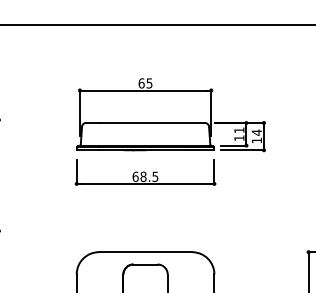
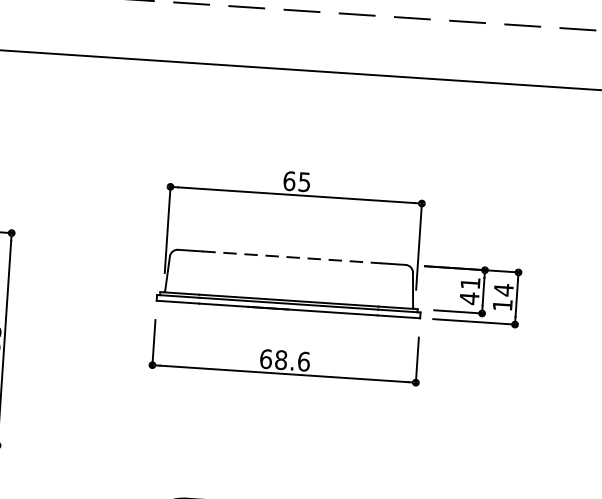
line: (145, 123) -> (291, 258), solid -> dashed
text: (239, 138) -> (469, 298), 11 -> 41
text: (155, 176) -> (304, 361), 68.5 -> 68.6

